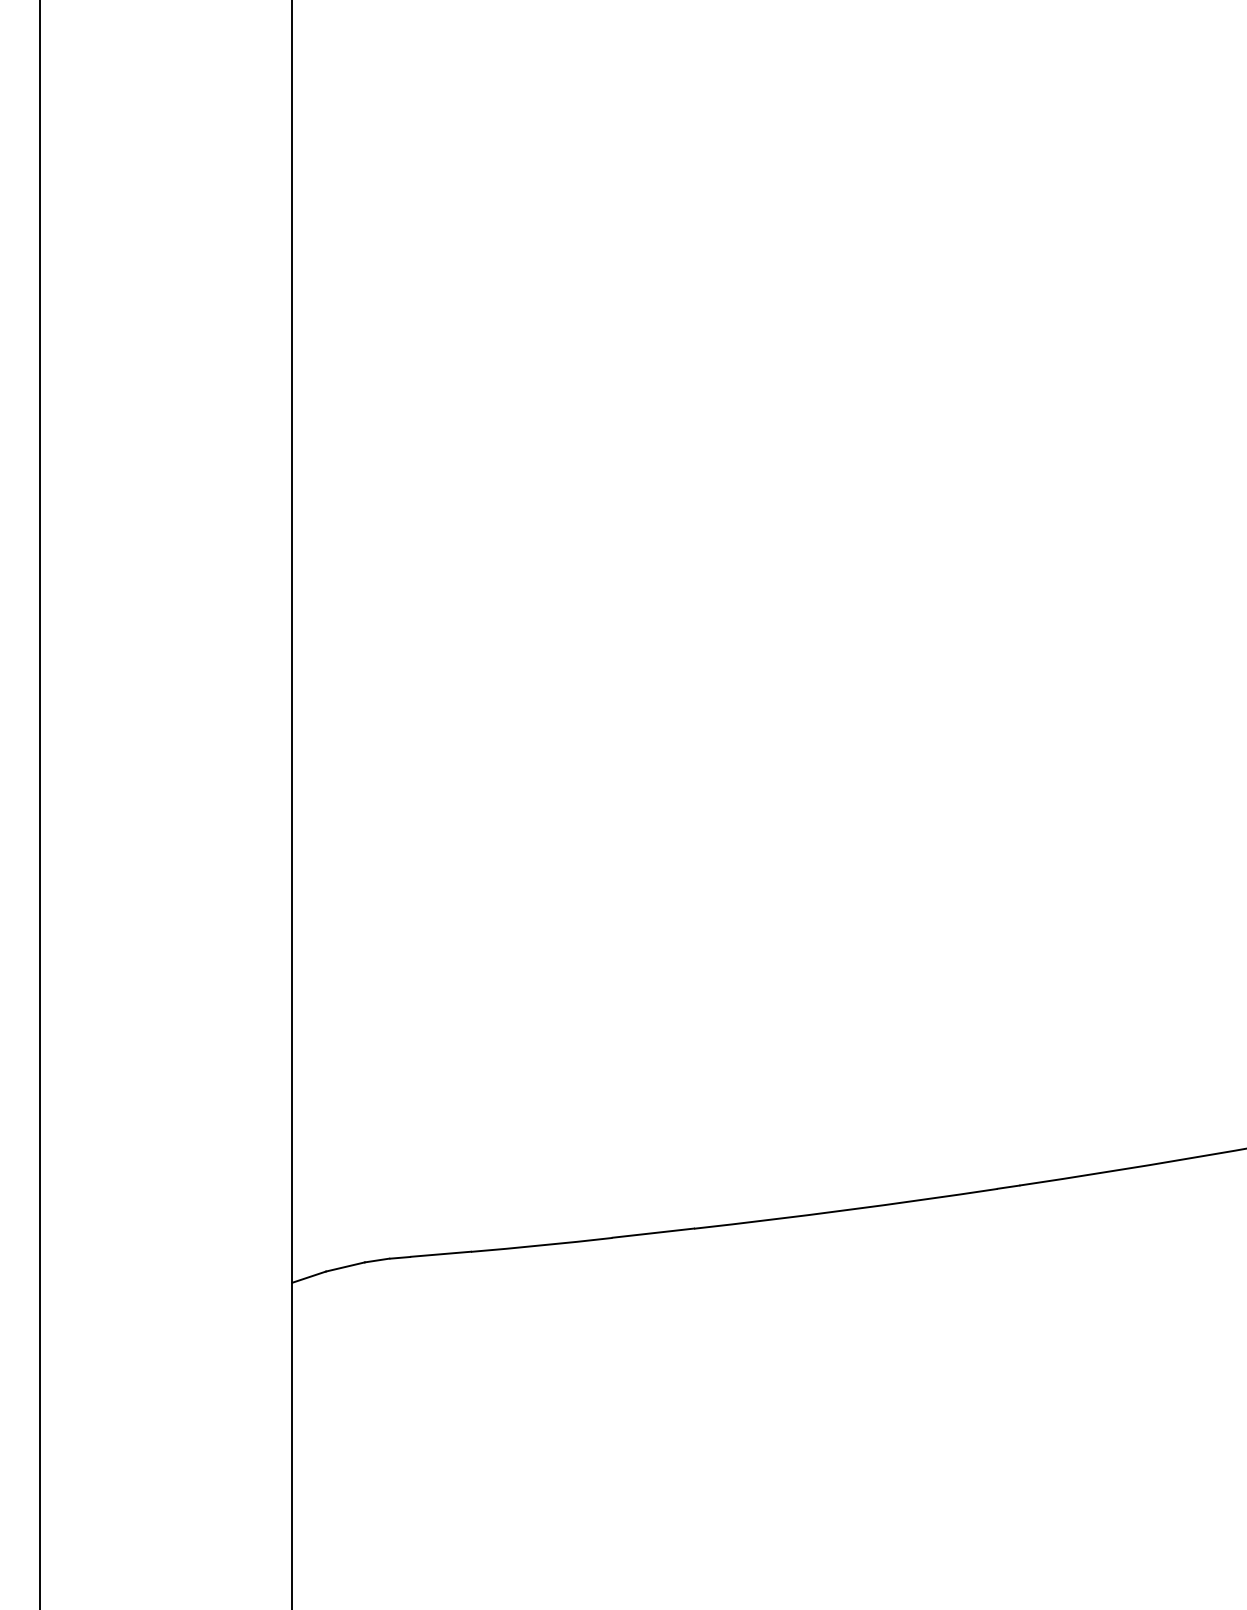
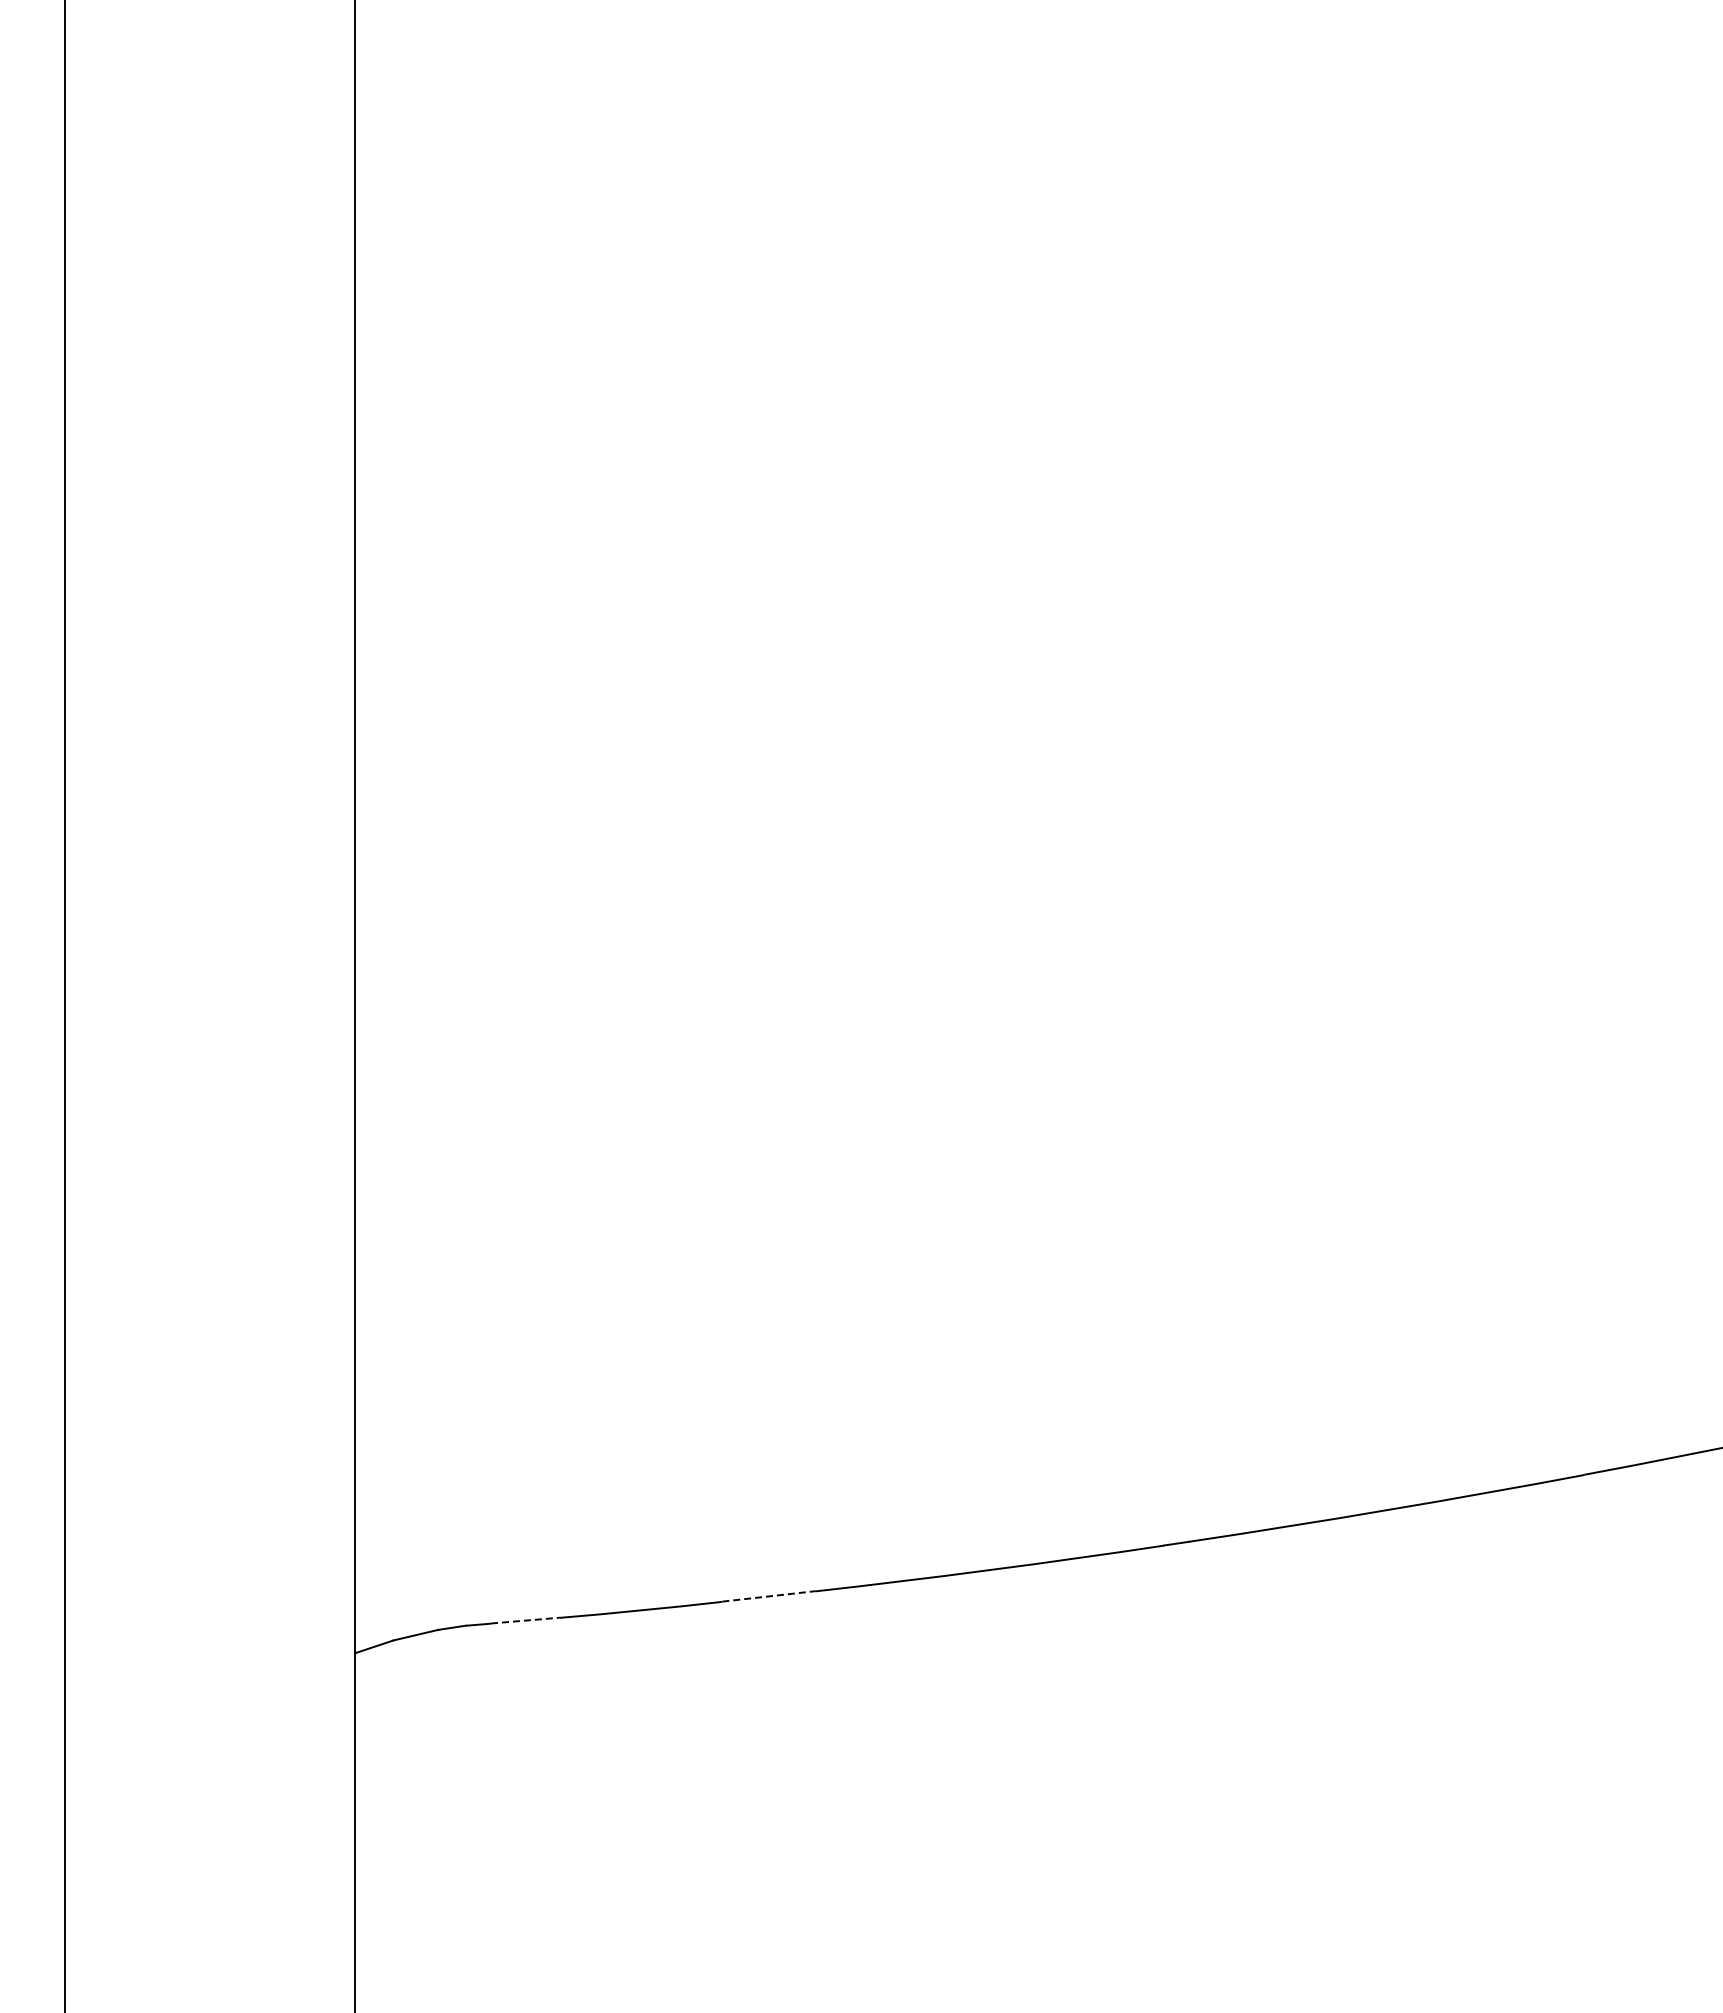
line: (653, 1233) -> (769, 1596), solid -> dashed
line: (441, 1254) -> (525, 1620), solid -> dashed

